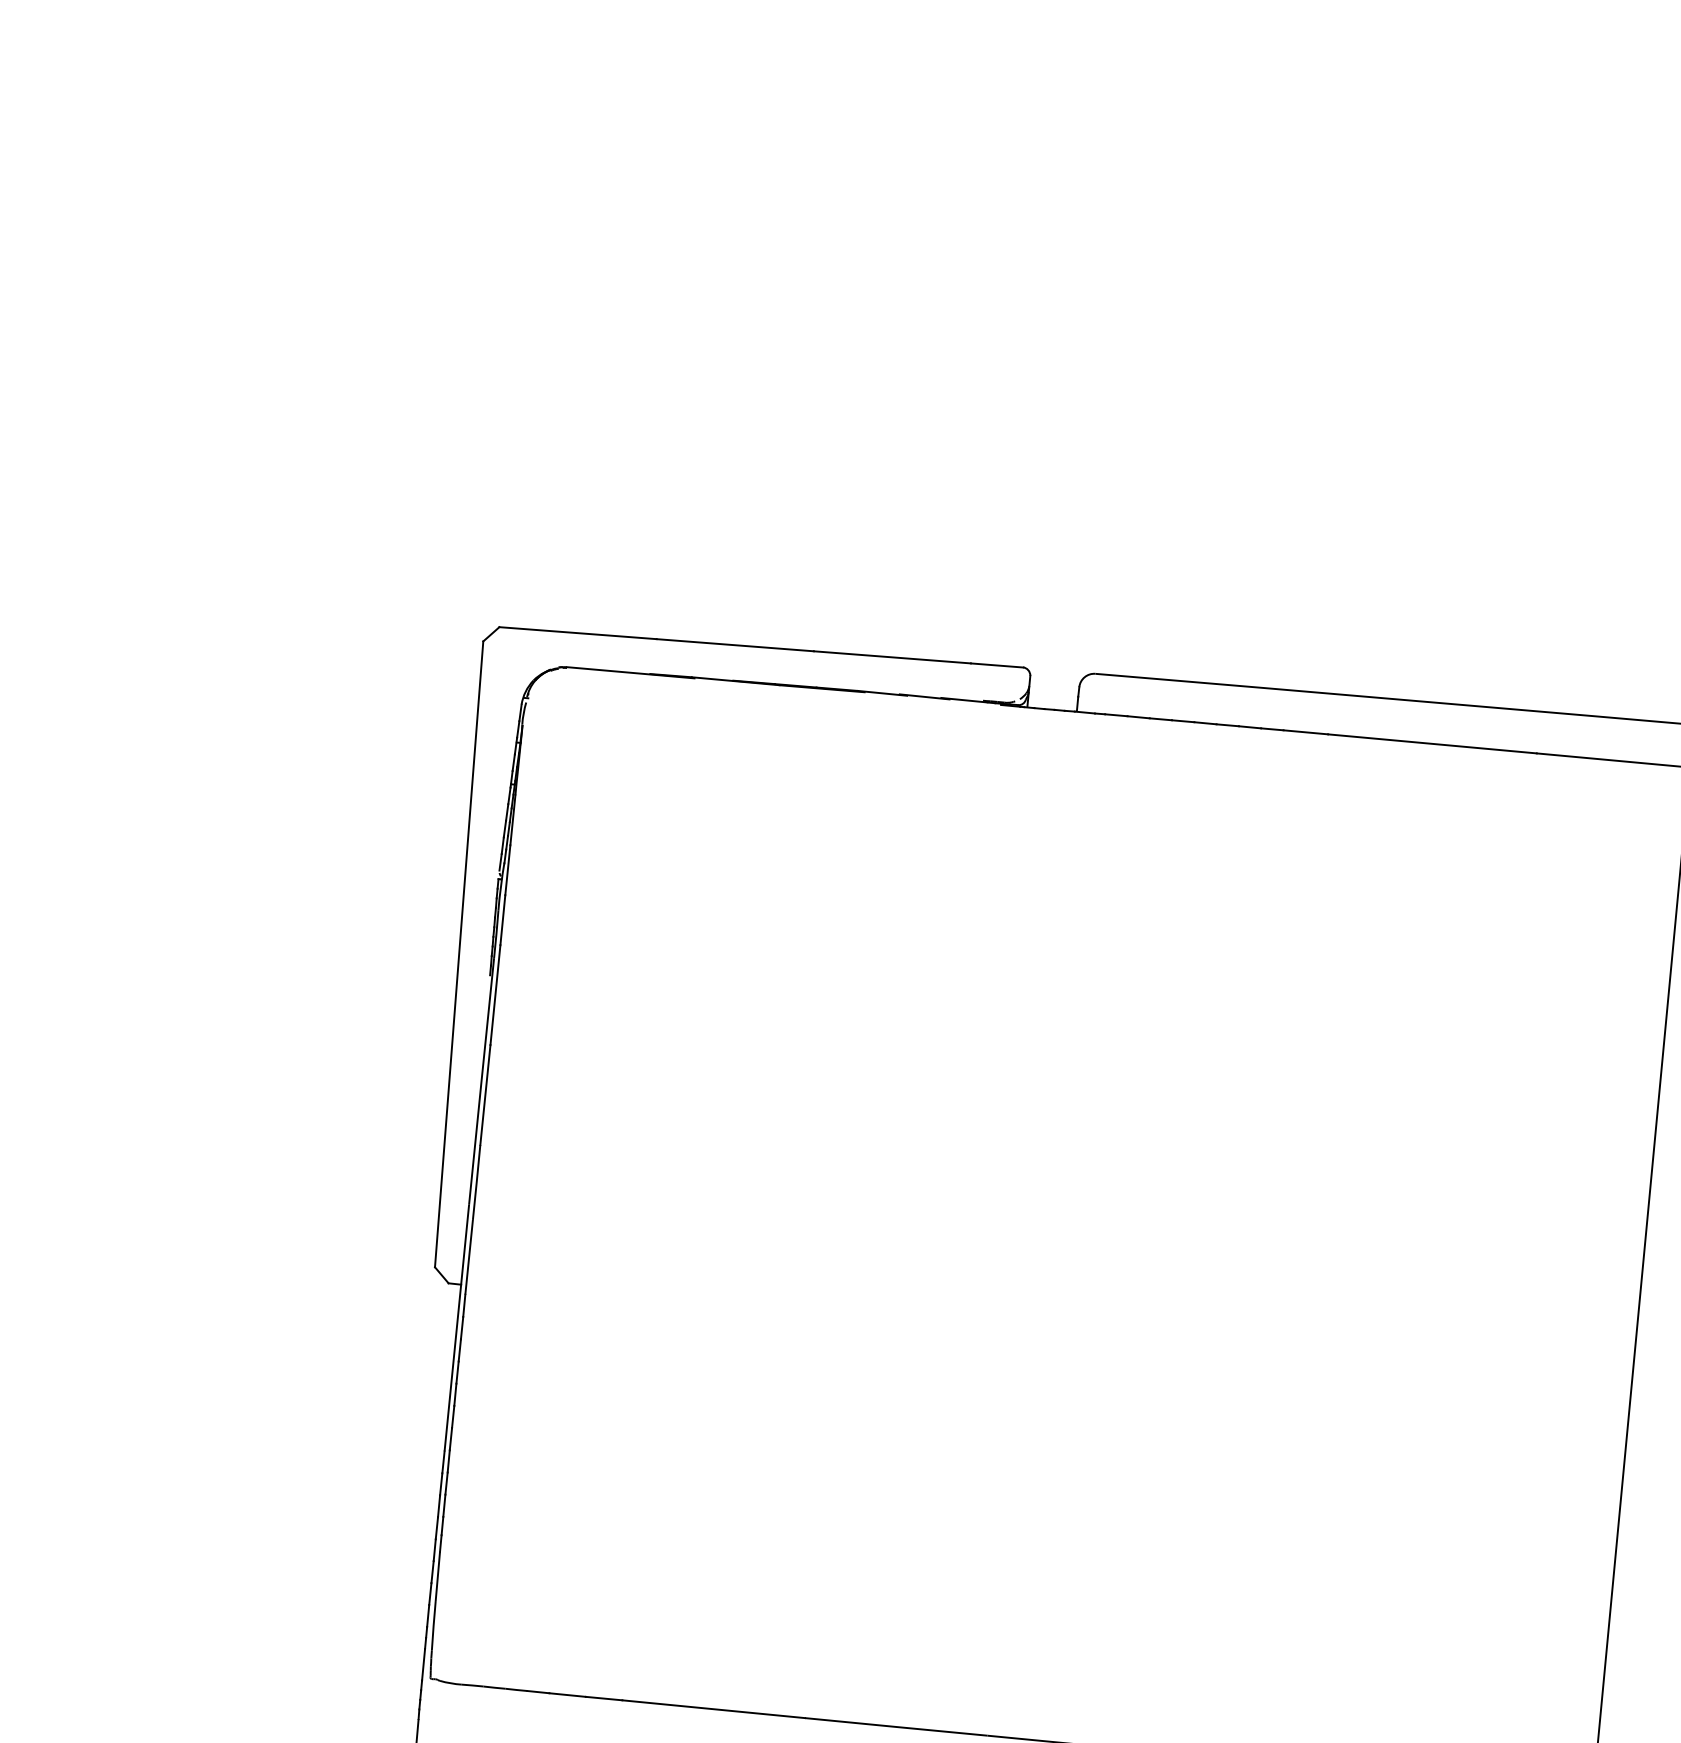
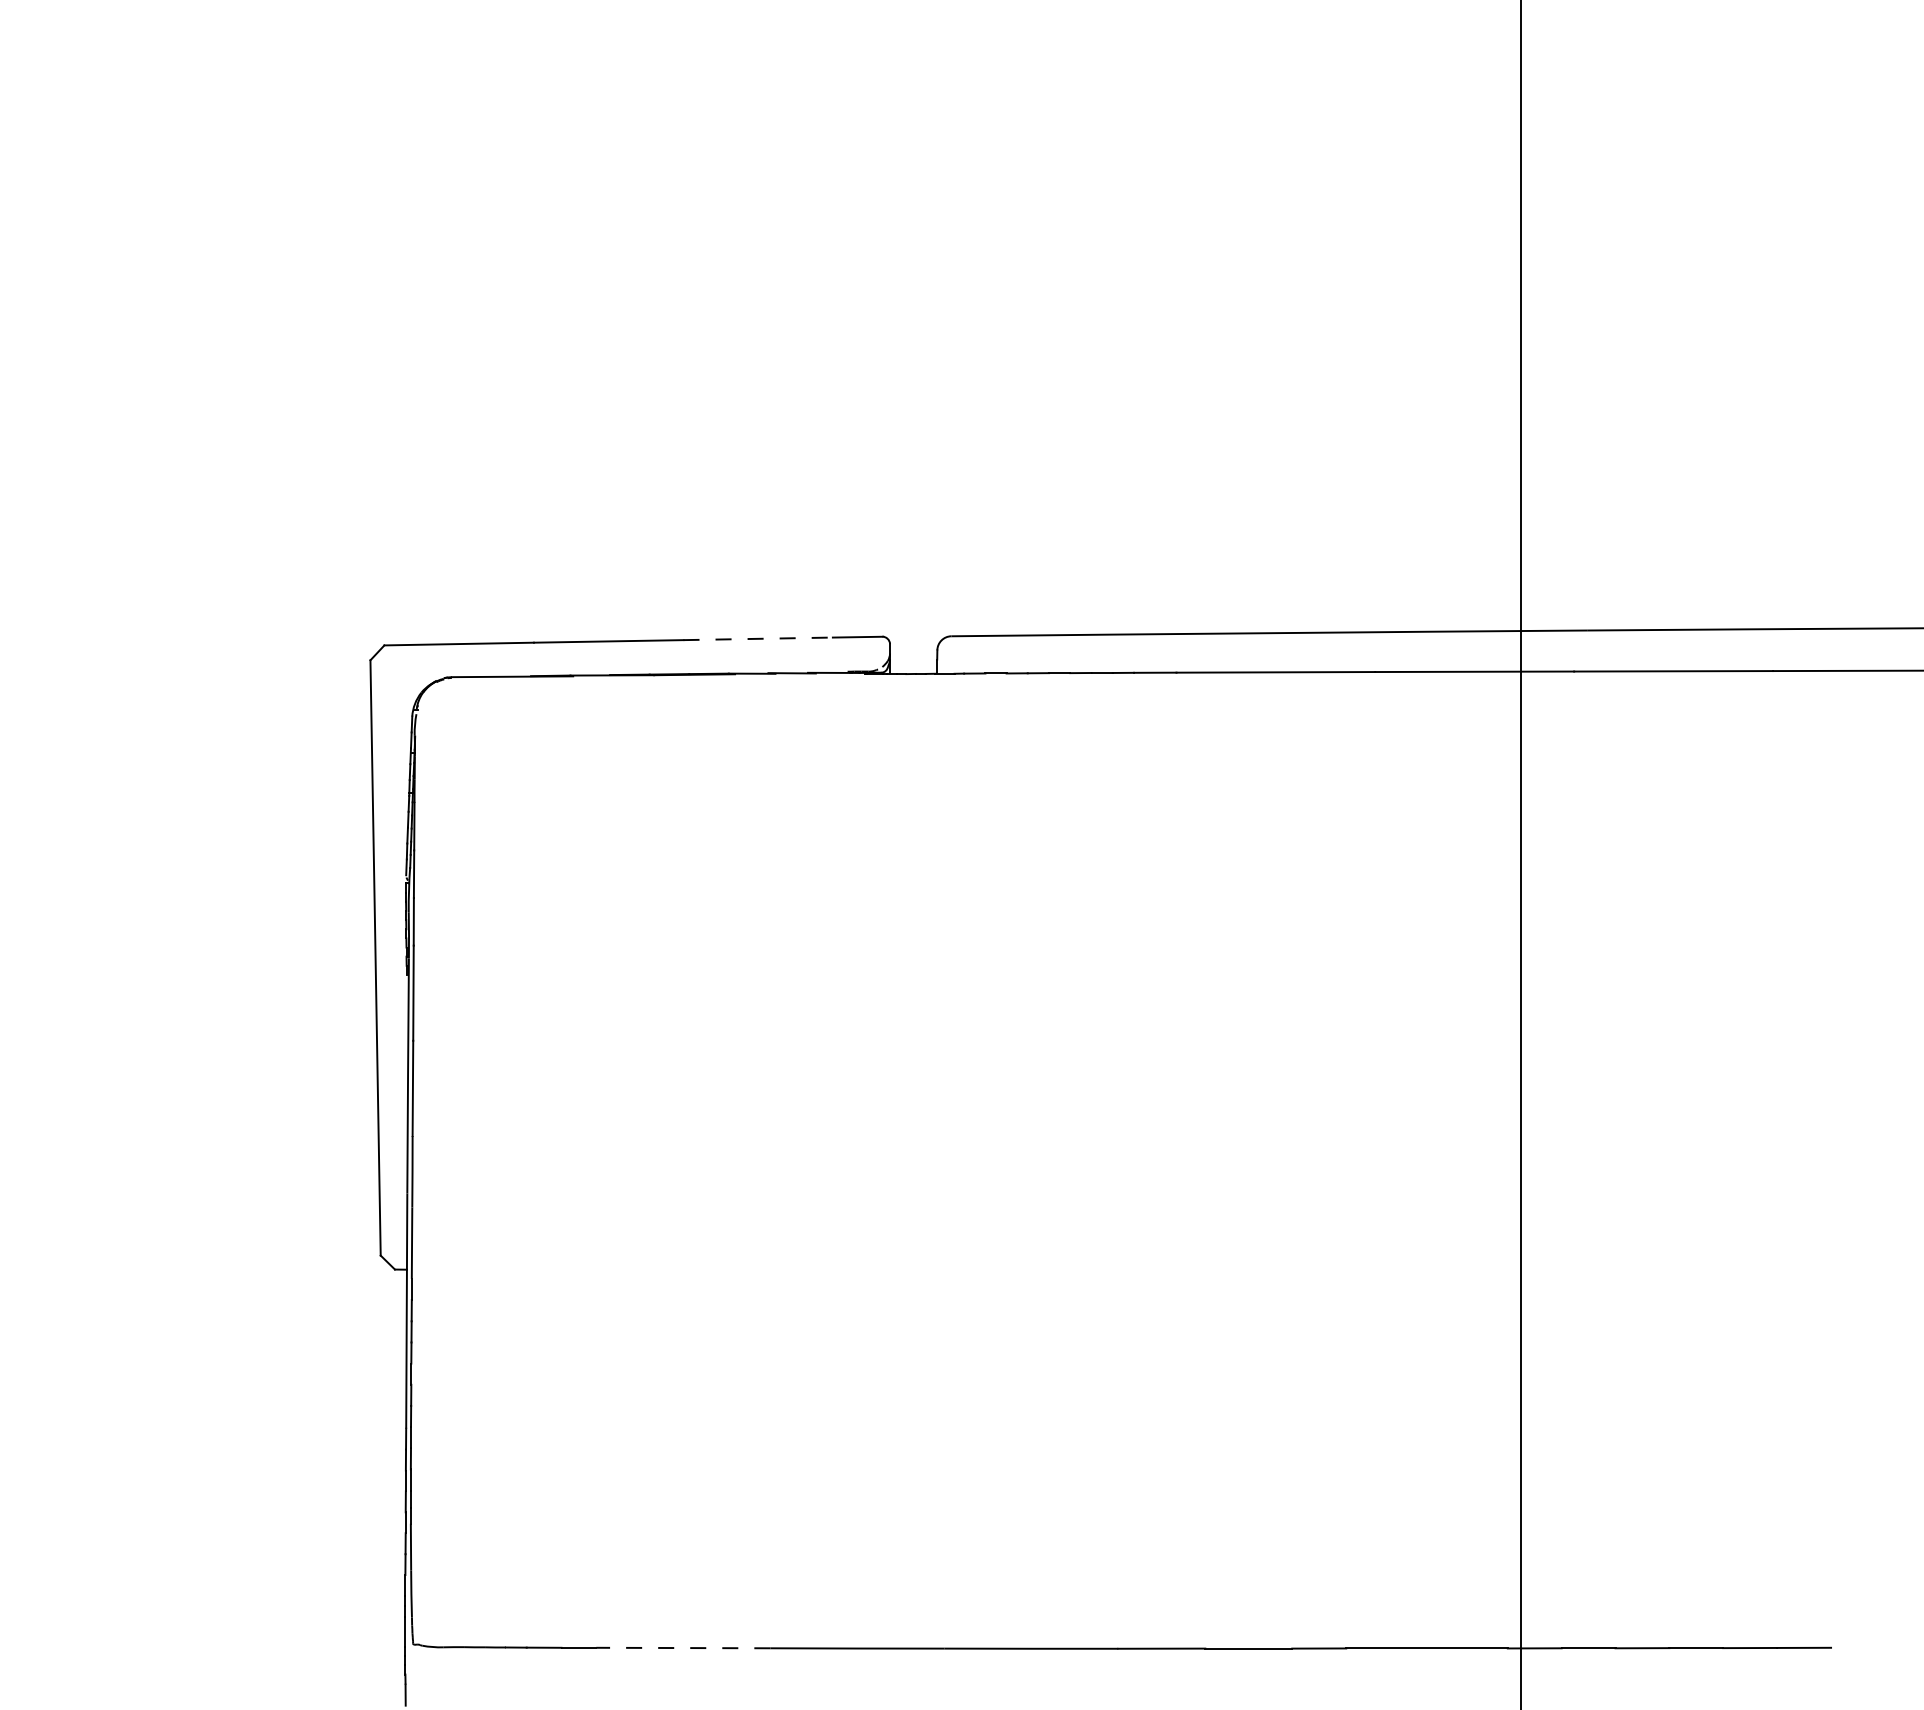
line: (892, 657) -> (758, 638), solid -> dashed
line: (712, 1709) -> (682, 1648), solid -> dashed

